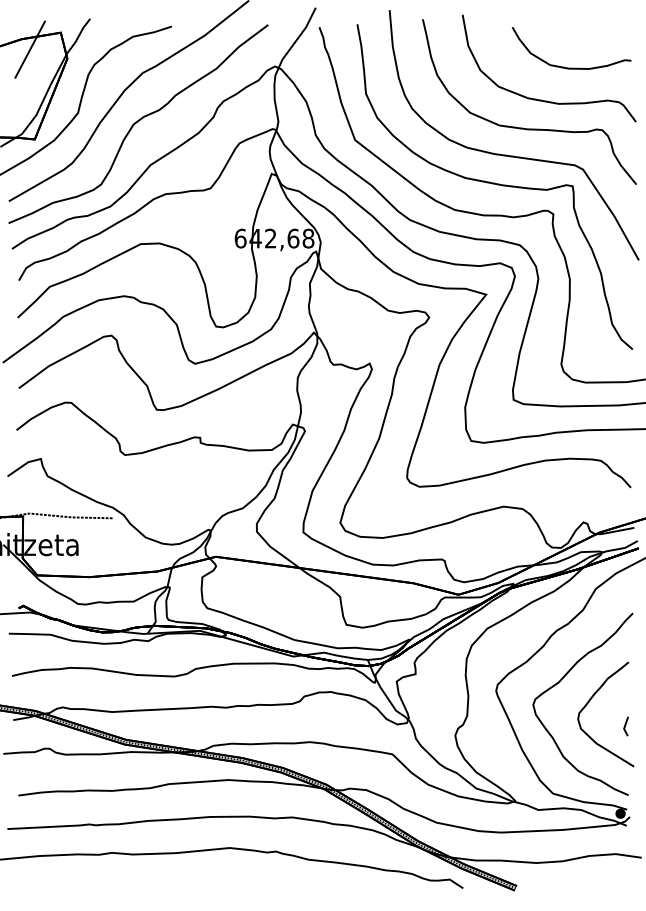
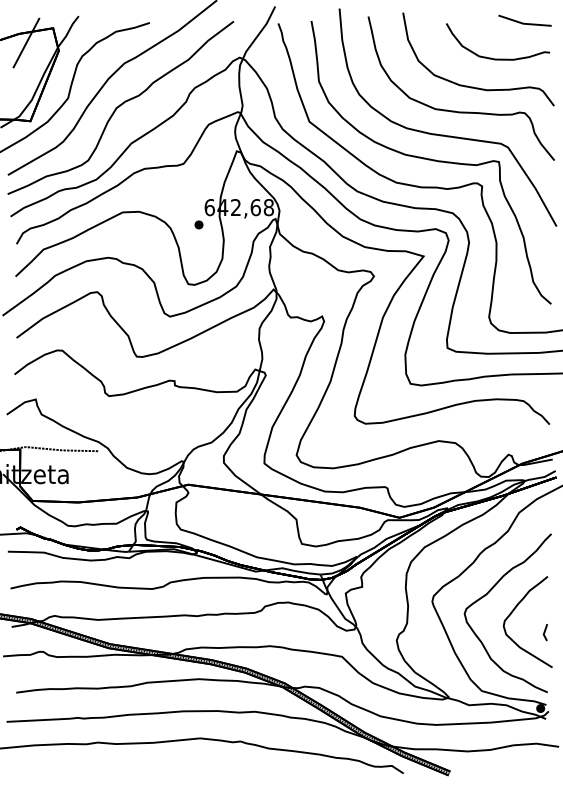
part: (602, 23) -> (524, 20), added
part: (228, 258) -> (199, 224), added

